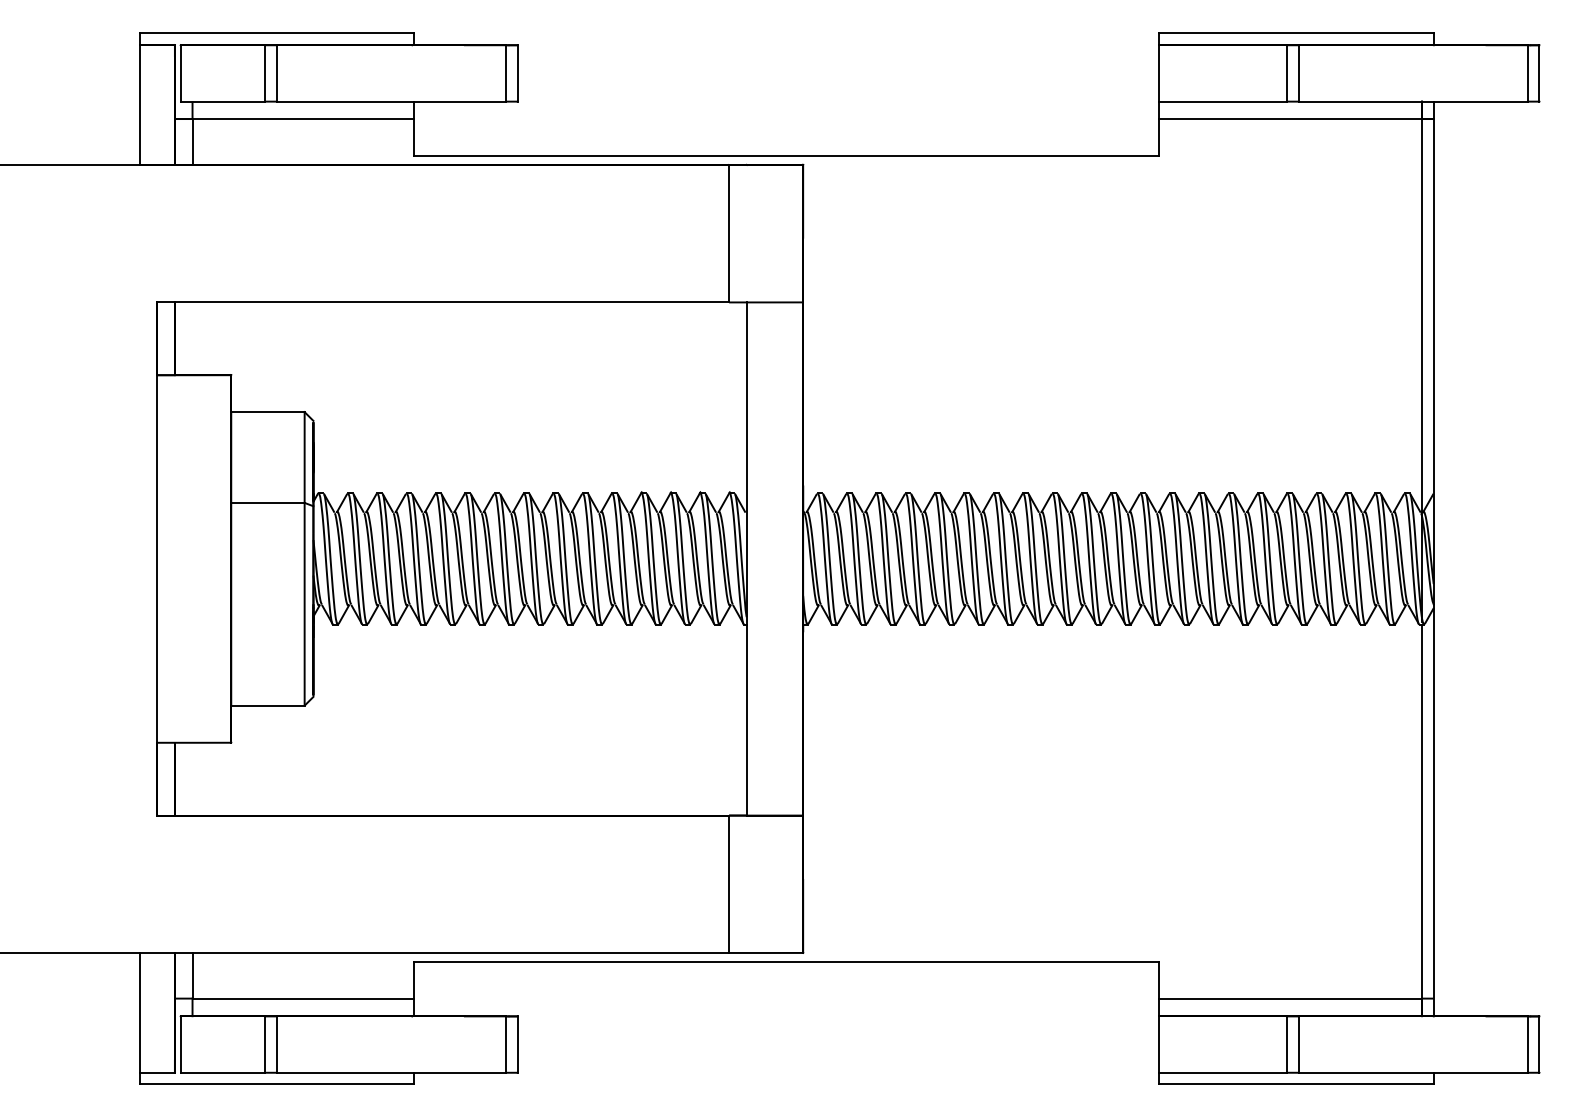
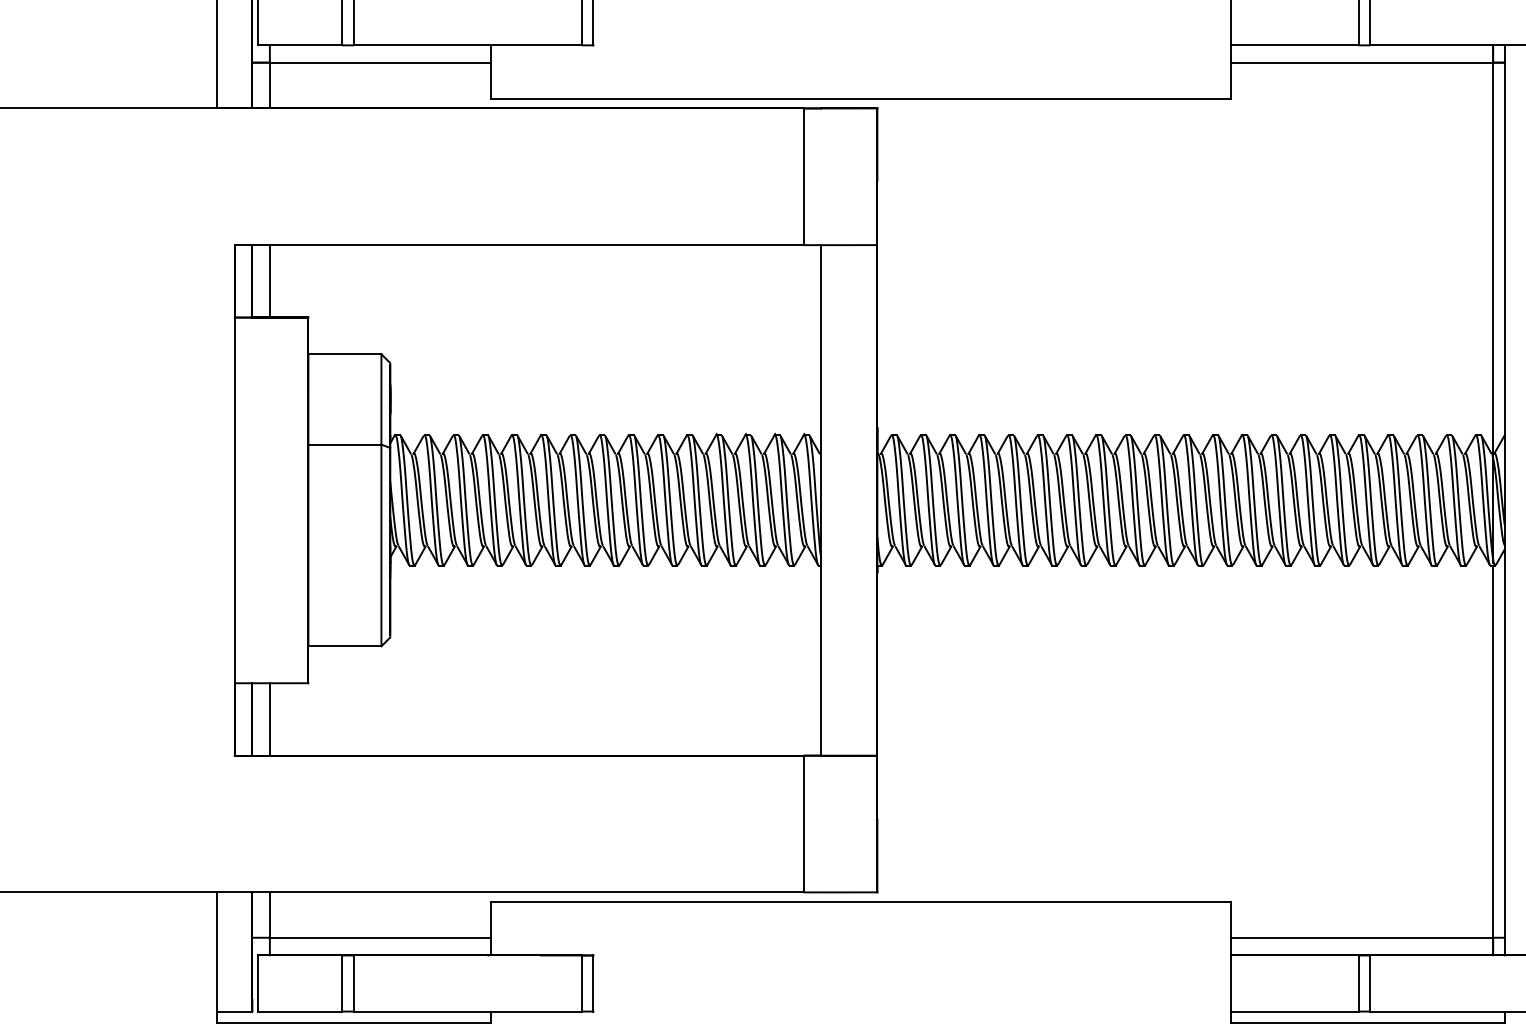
line: (192, 338) -> (269, 281), added
line: (192, 778) -> (269, 718), added

